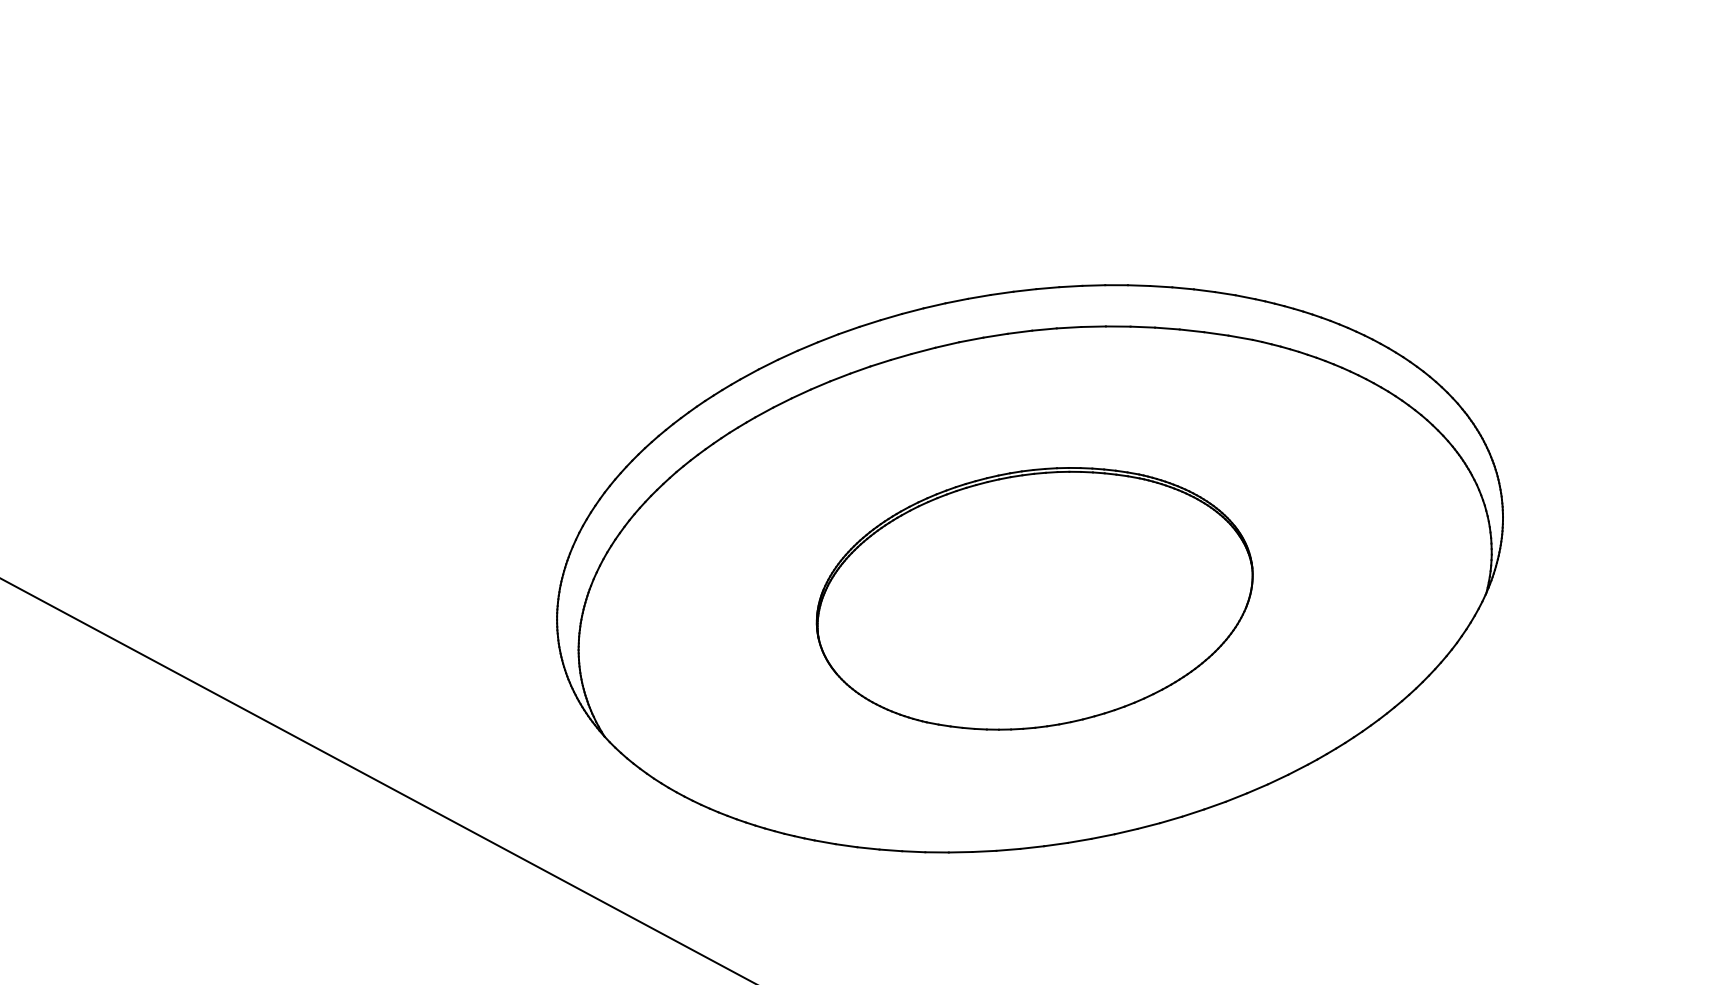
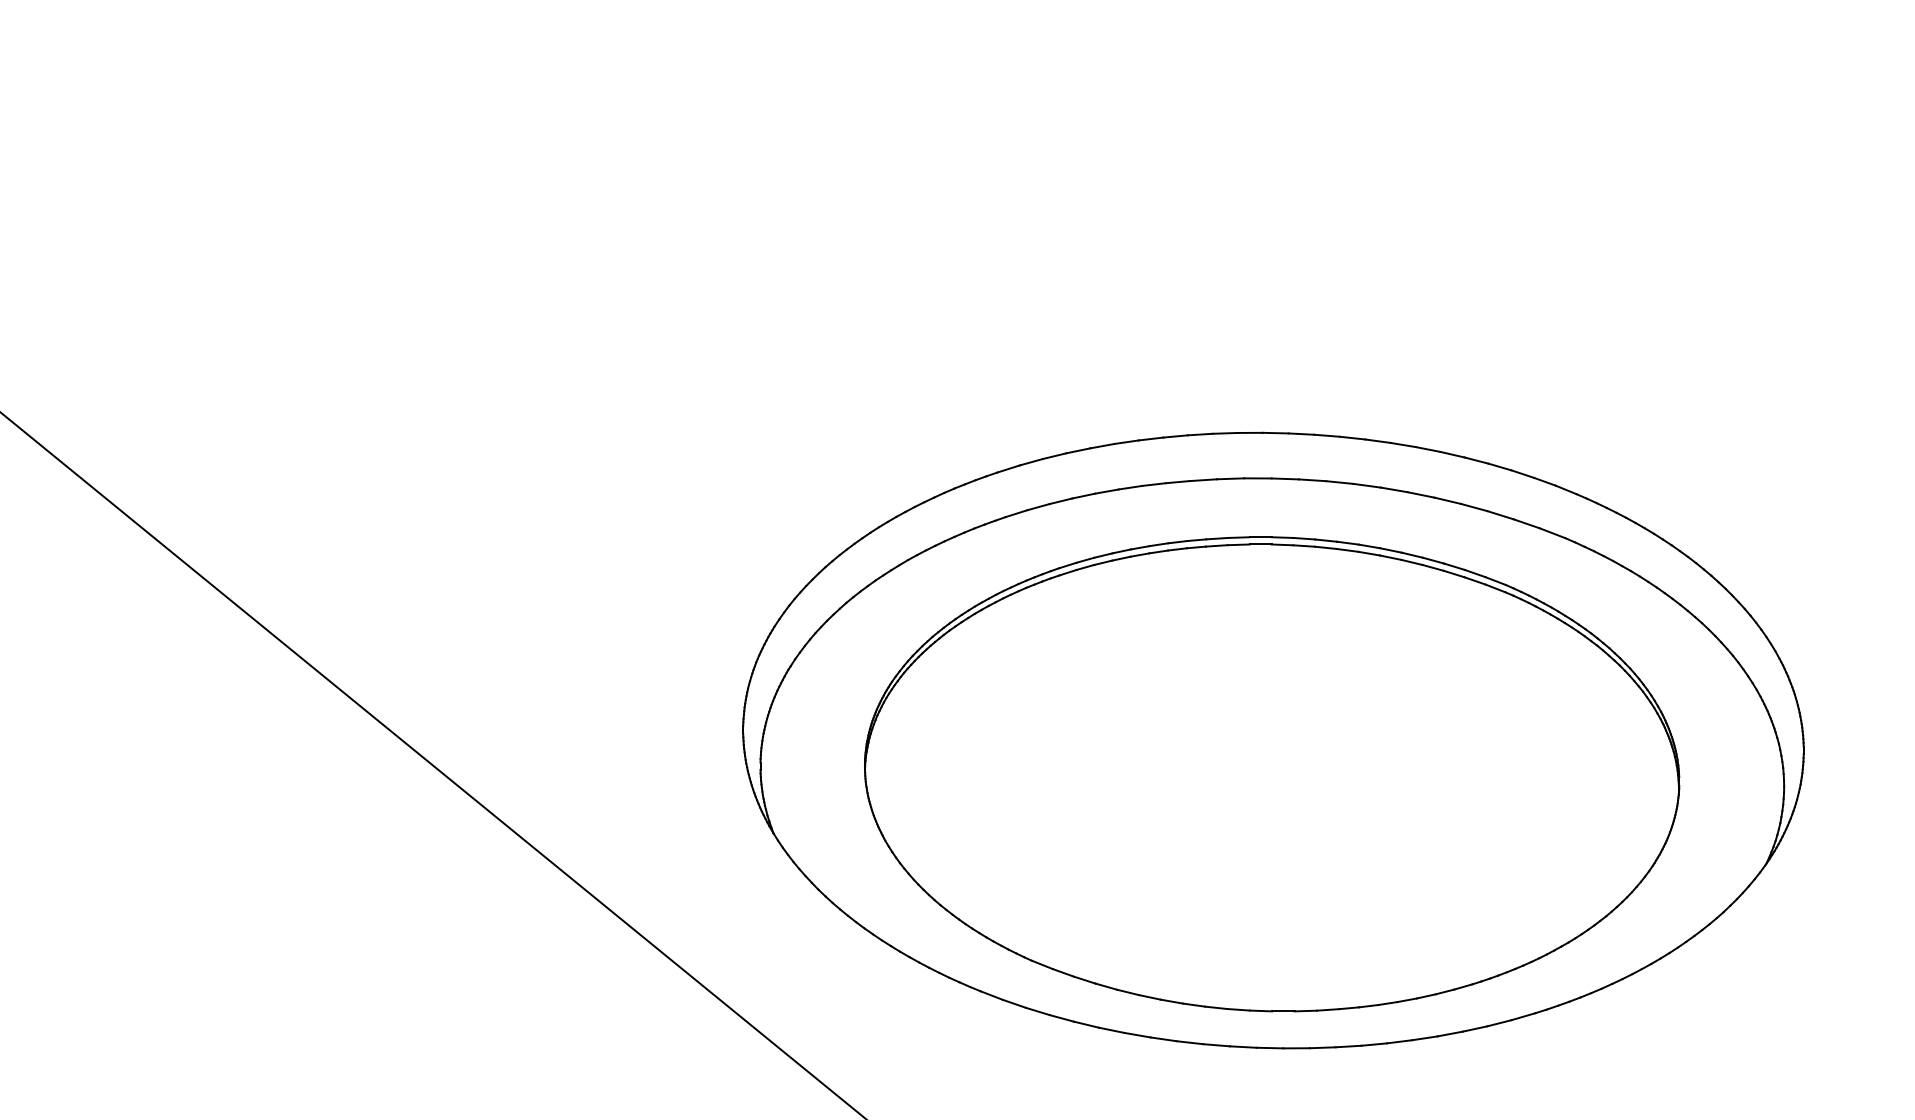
part: (1034, 598) -> (1272, 774), size x1.67

